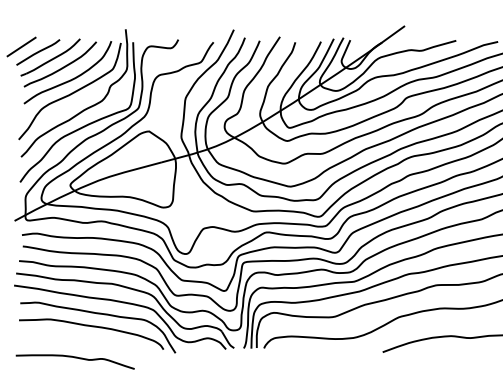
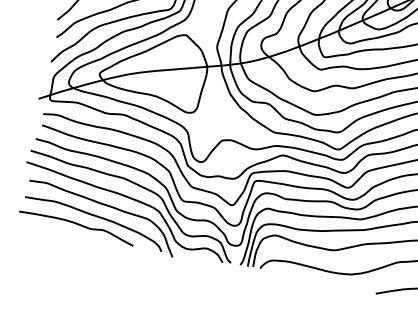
curve: (74, 358) -> (76, 224), moved

